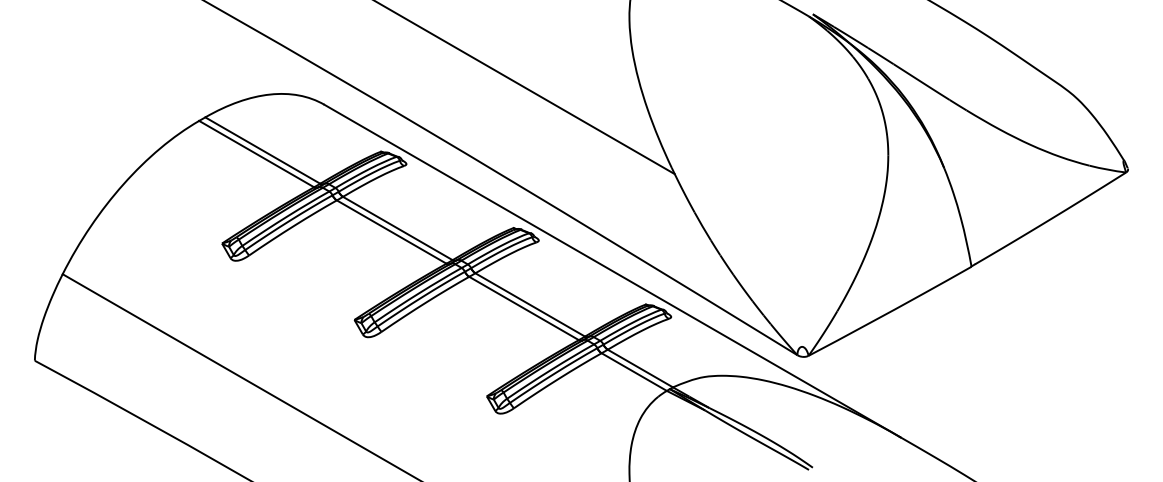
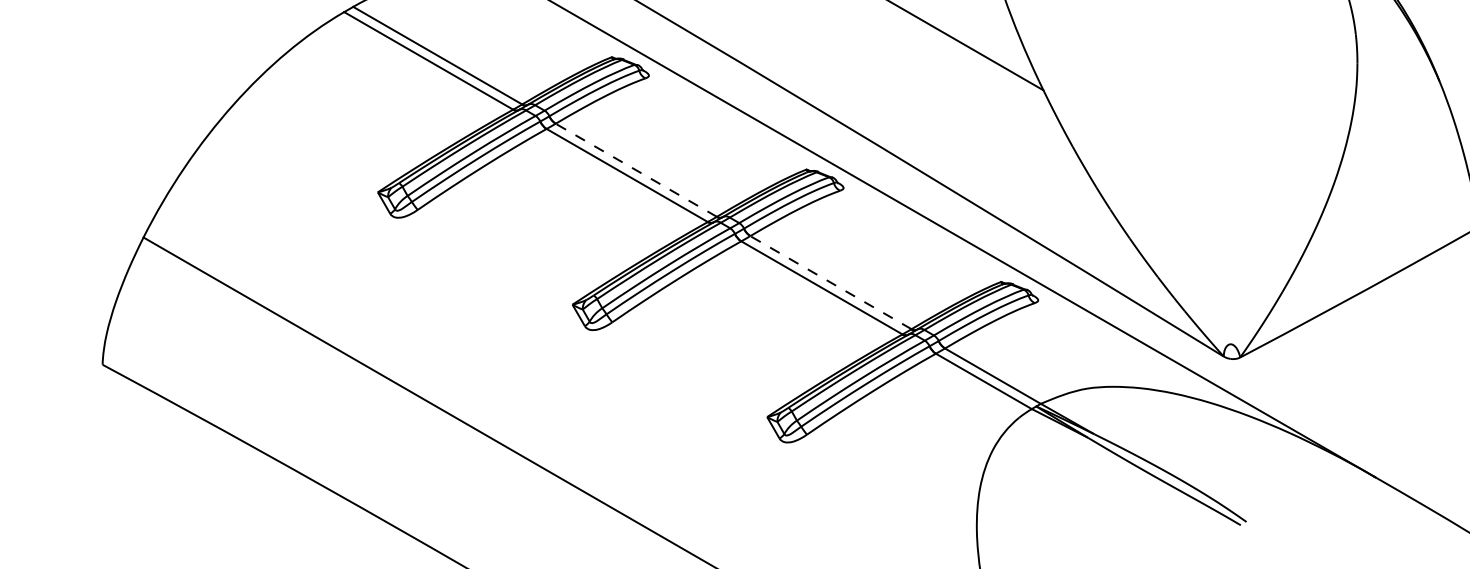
line: (397, 228) -> (635, 170), solid -> dashed
line: (529, 304) -> (829, 282), solid -> dashed

